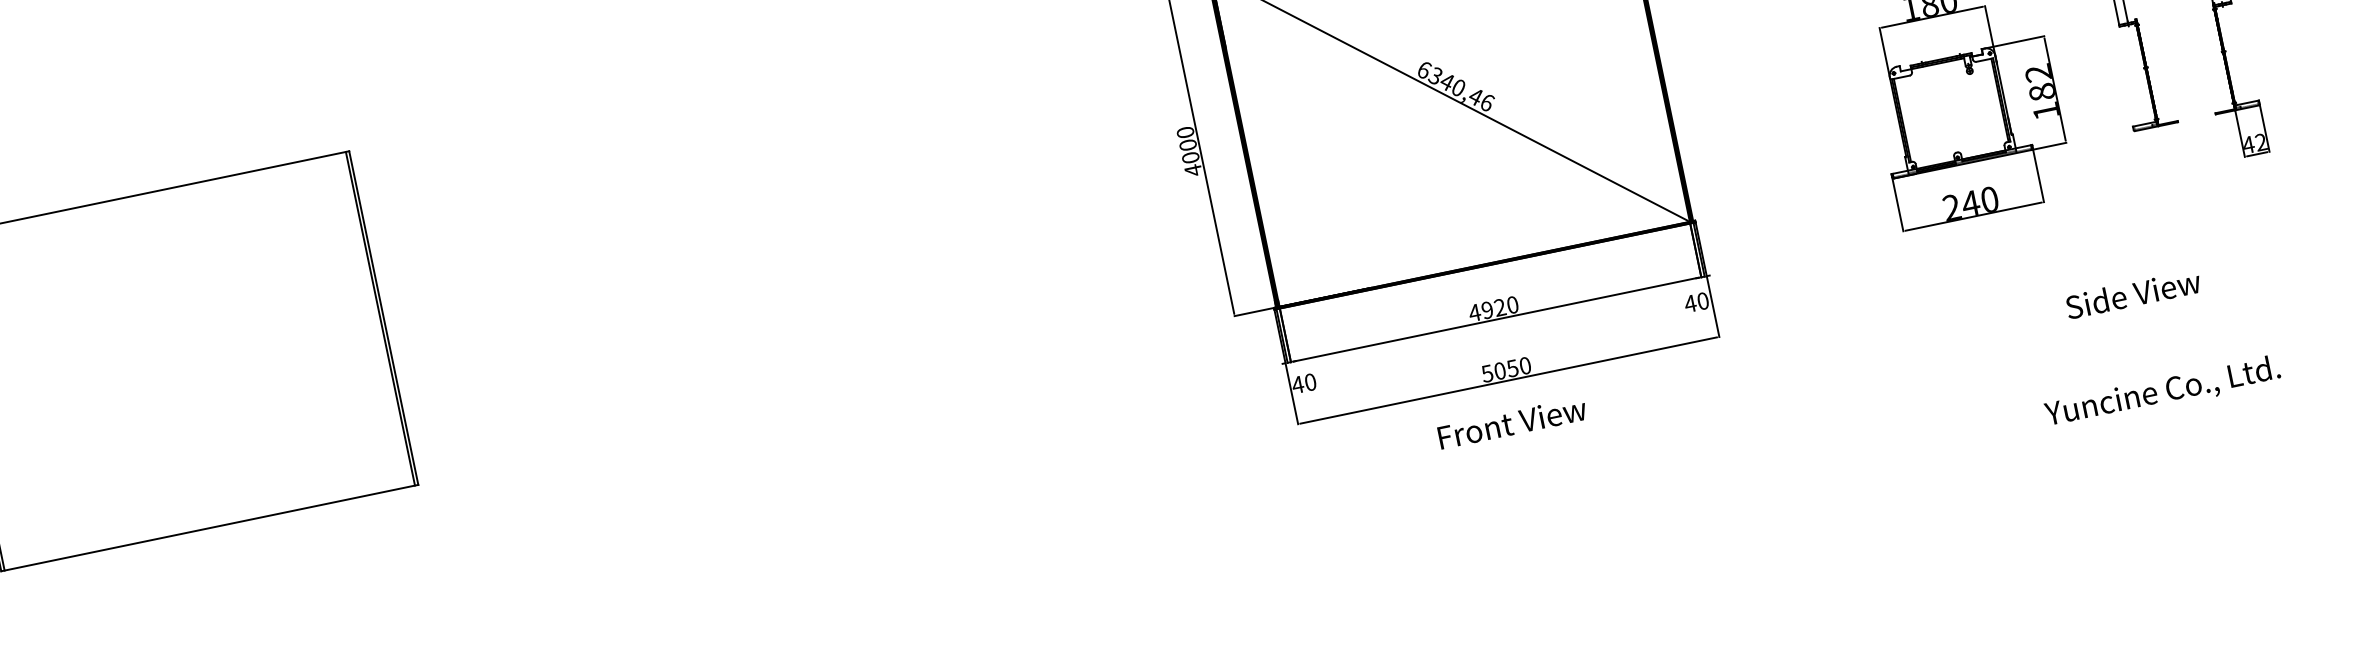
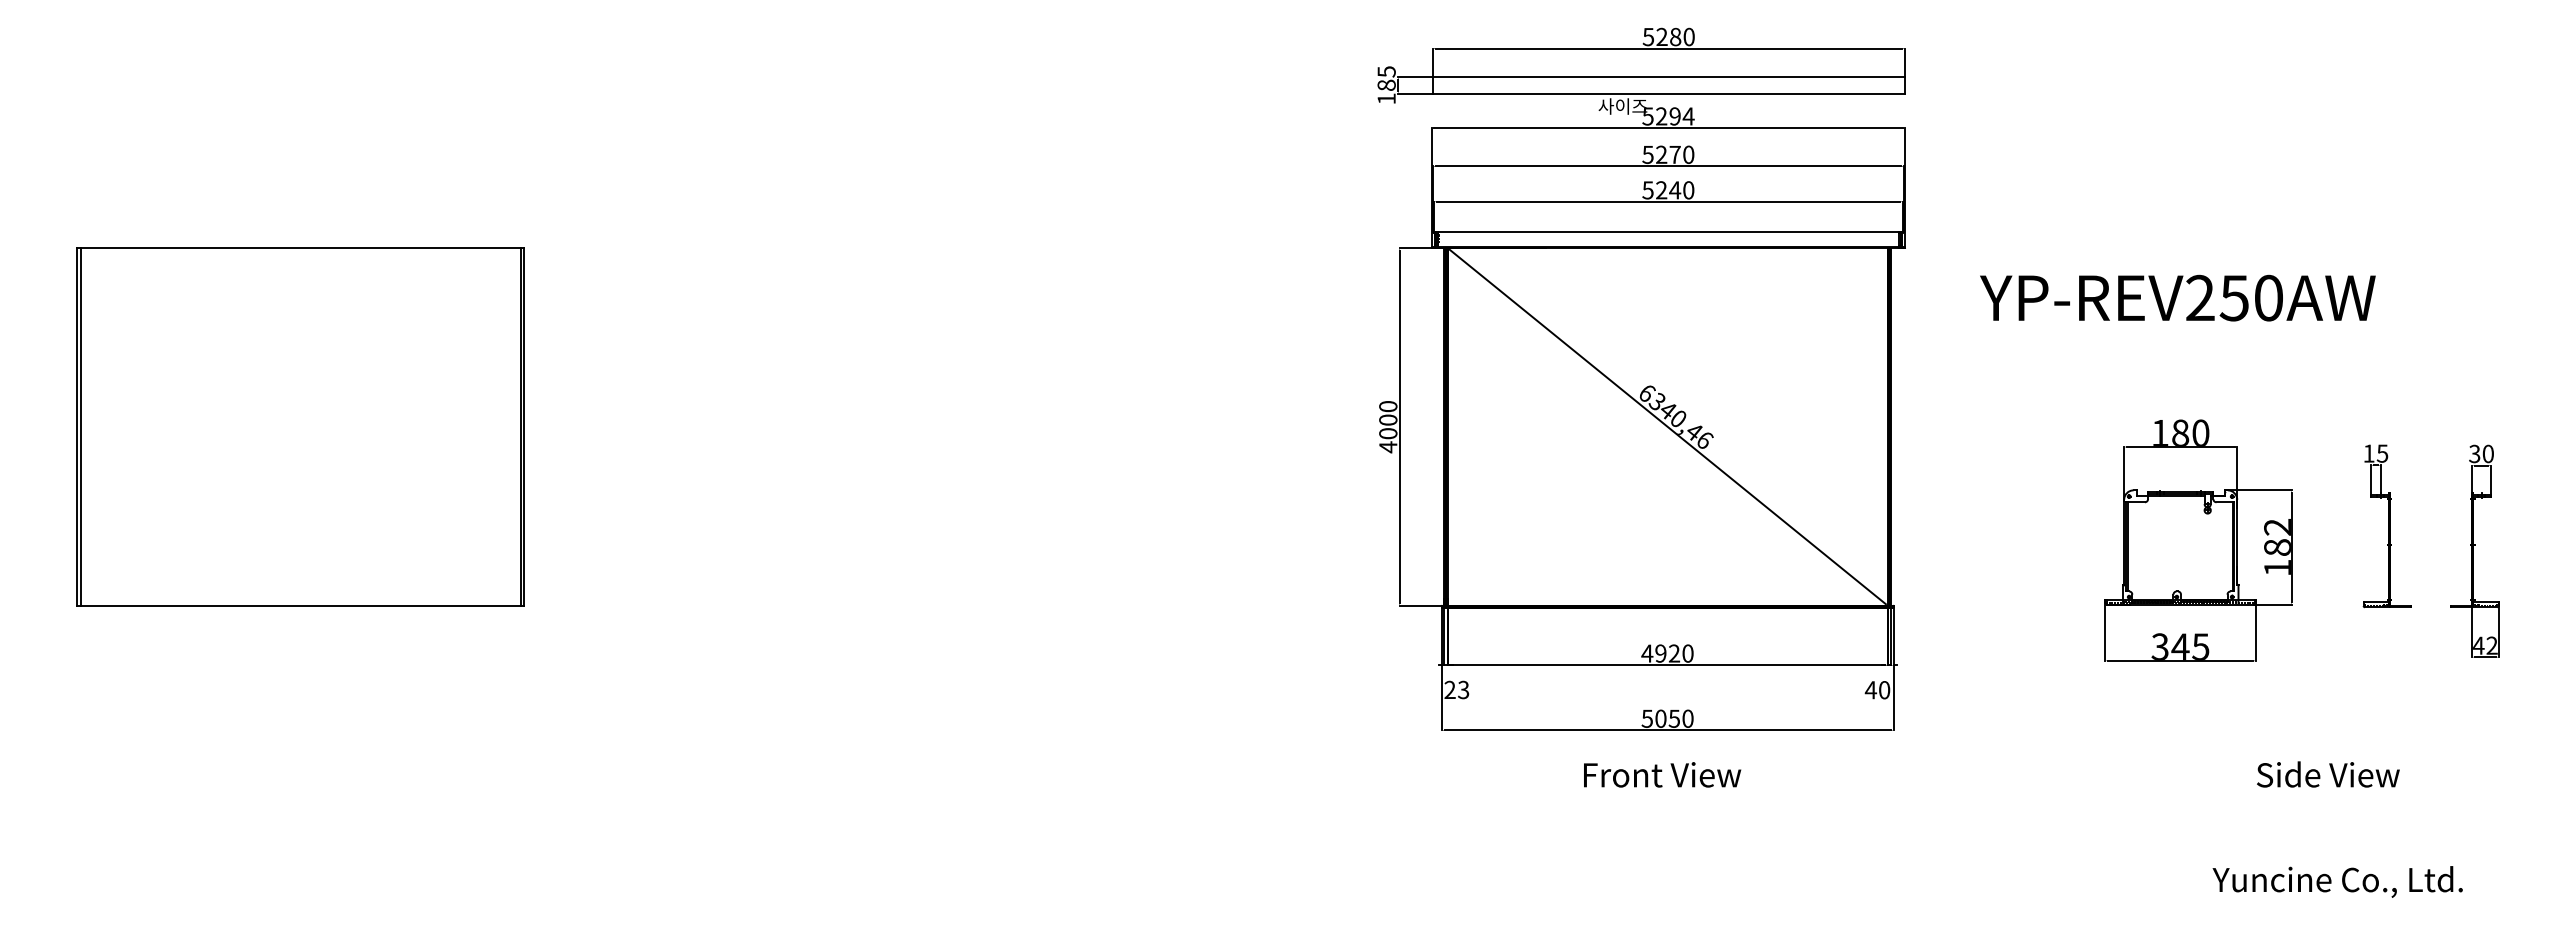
text: (1970, 203) -> (2180, 646), 240 -> 345
text: (1303, 383) -> (1456, 689), 40 -> 23

